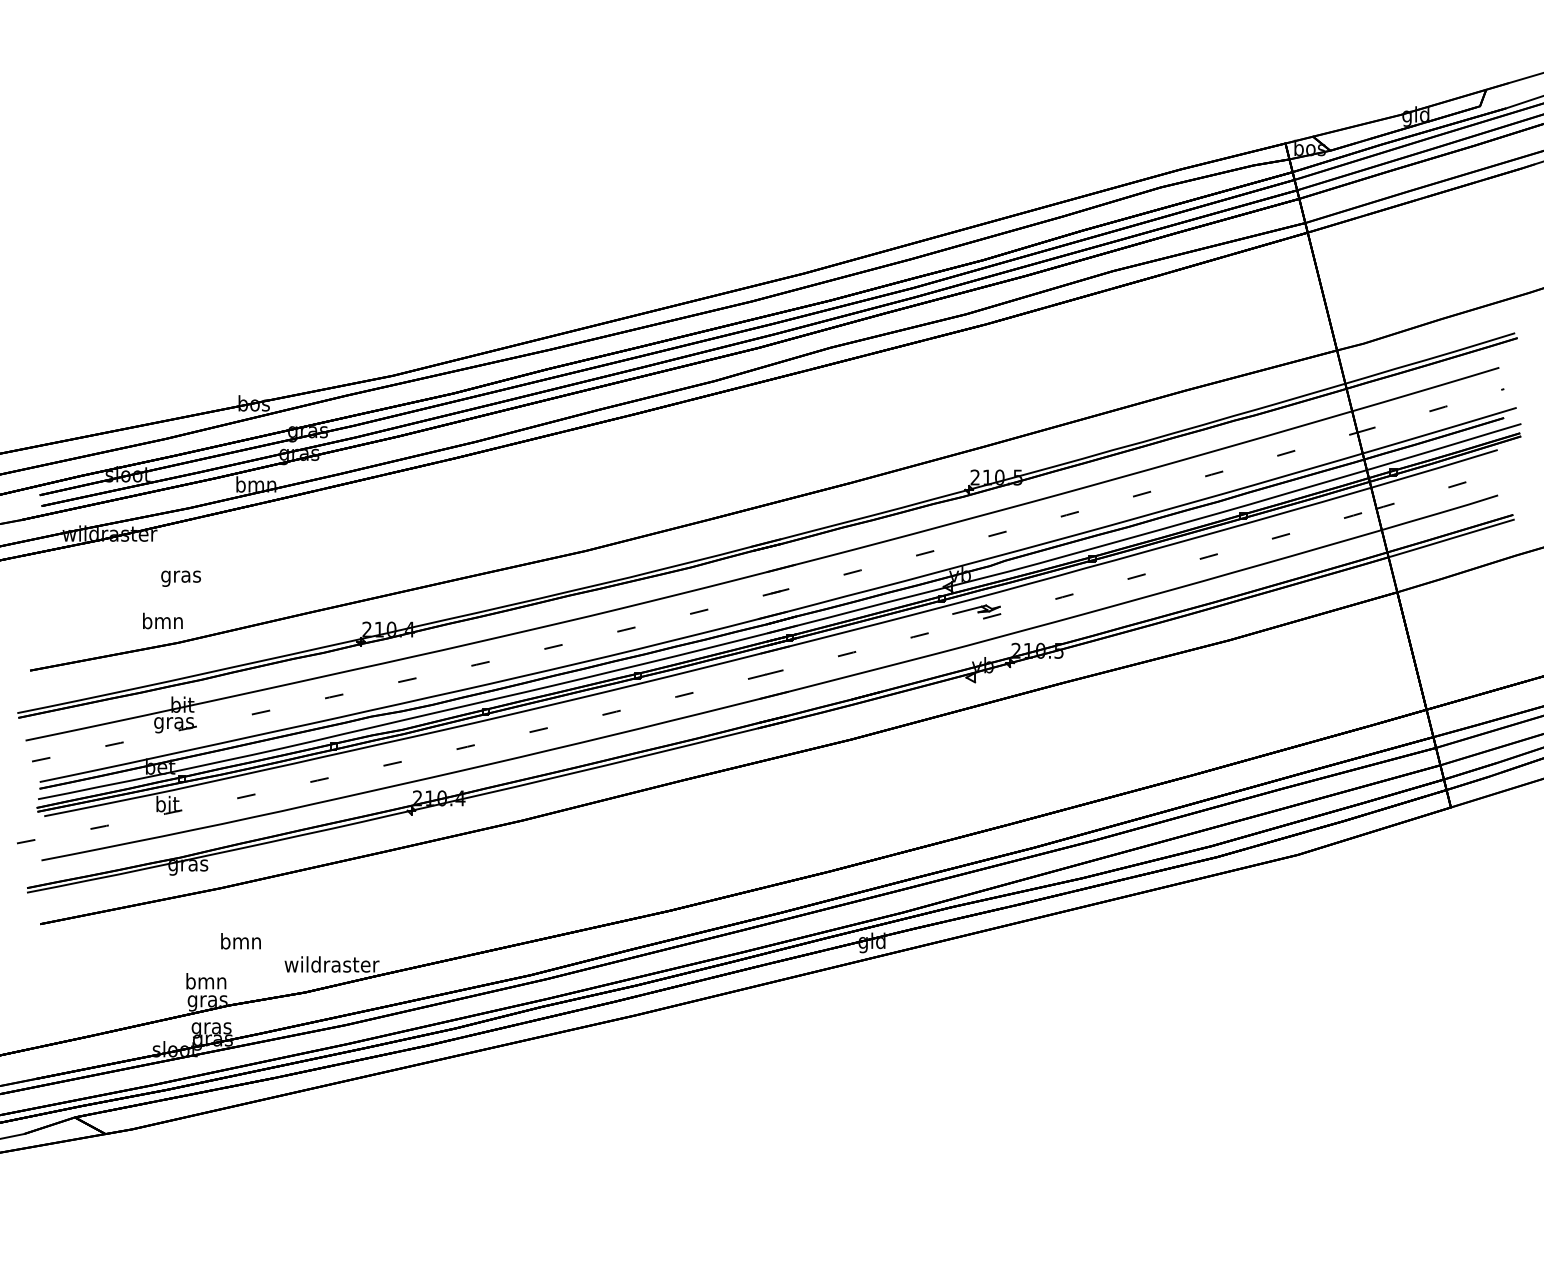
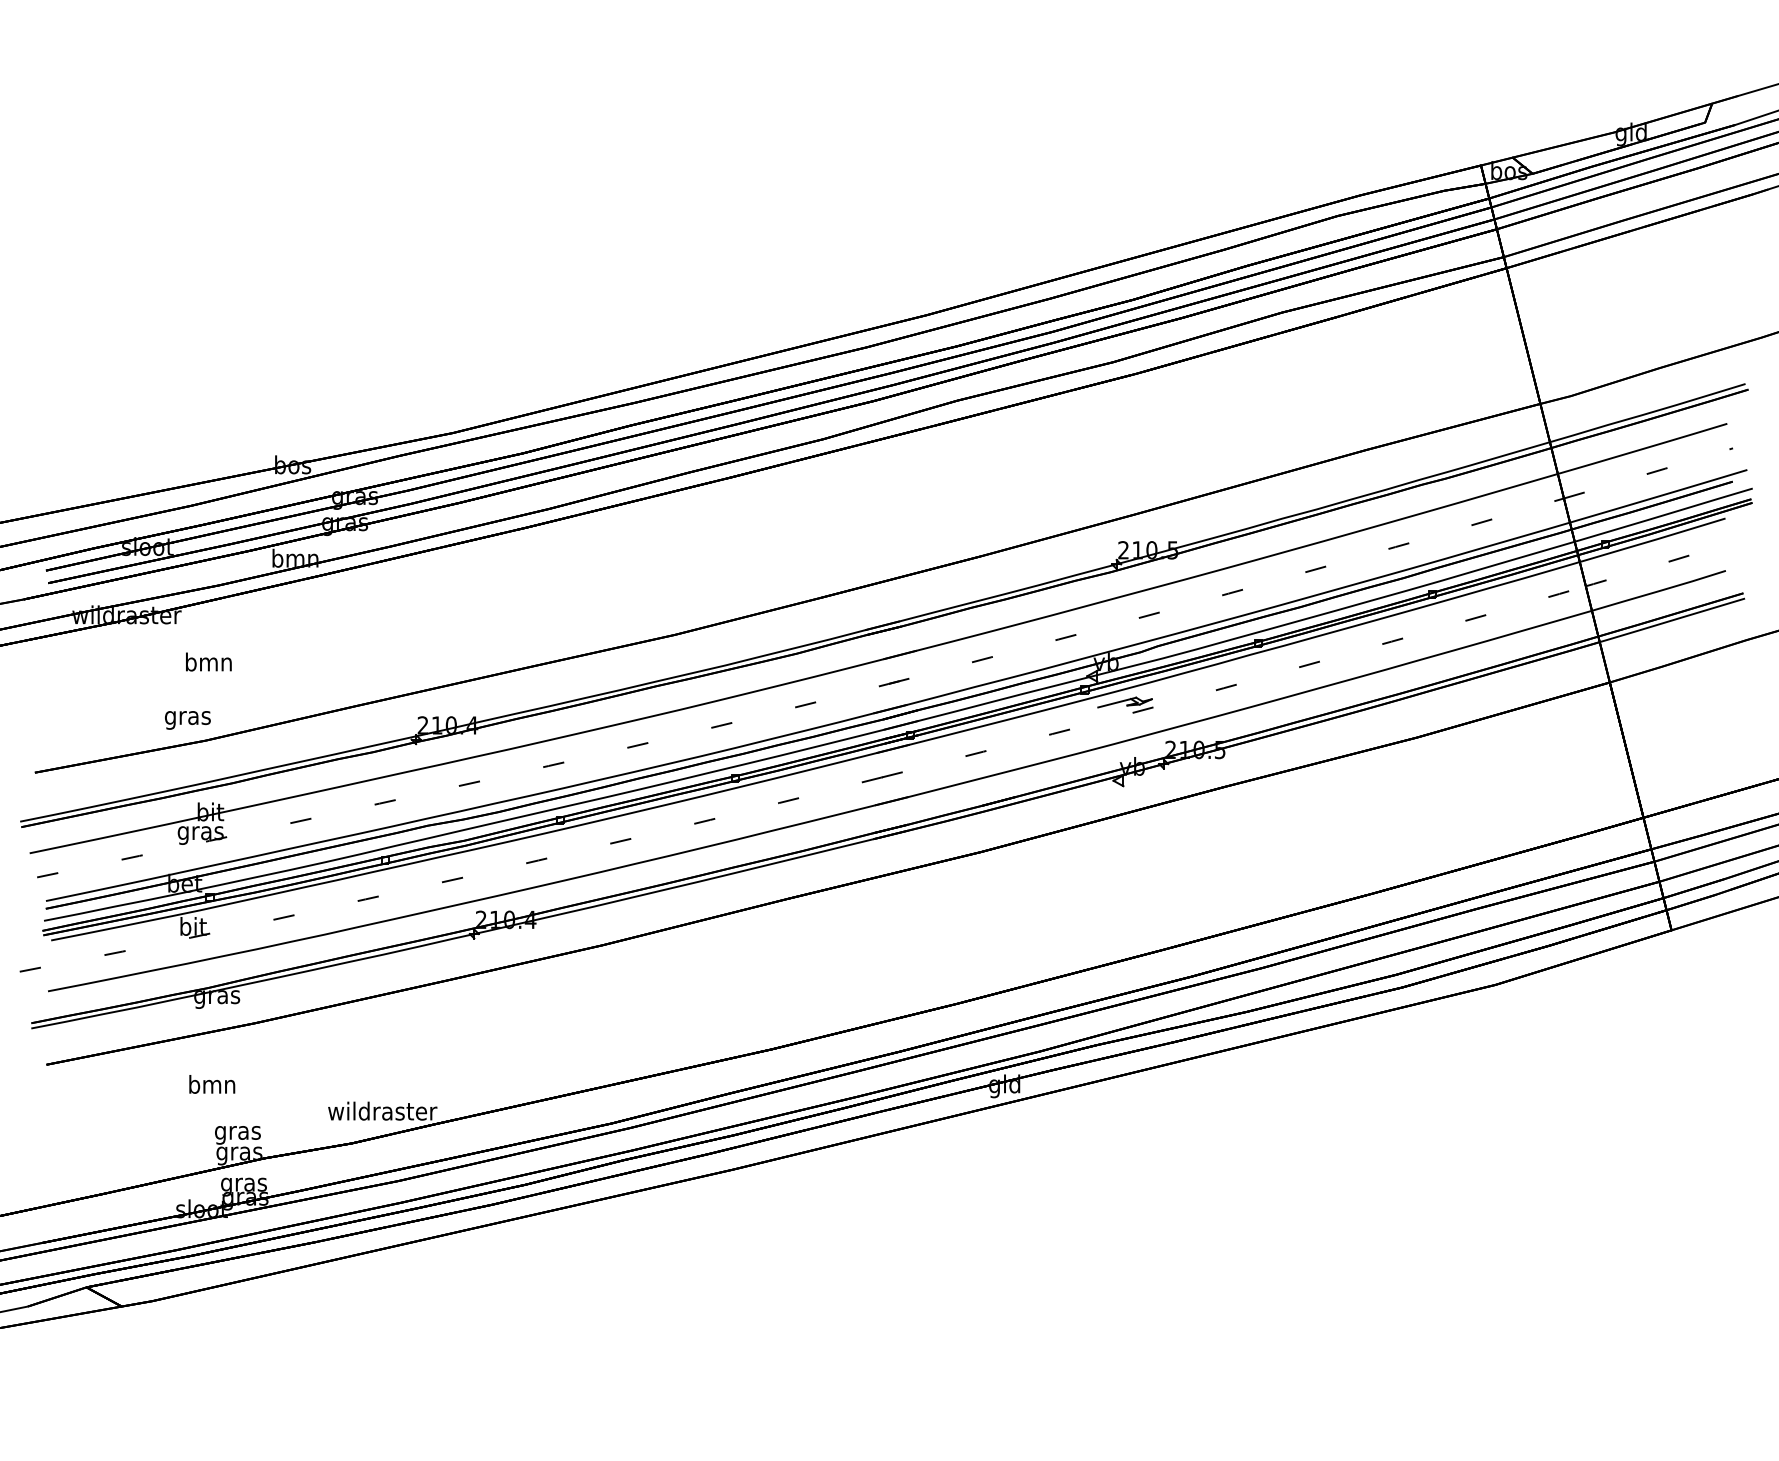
text: (180, 576) -> (208, 664), gras -> bmn
text: (162, 622) -> (187, 717), bmn -> gras
text: (240, 941) -> (211, 1084), moved
text: (206, 983) -> (238, 1133), bmn -> gras

